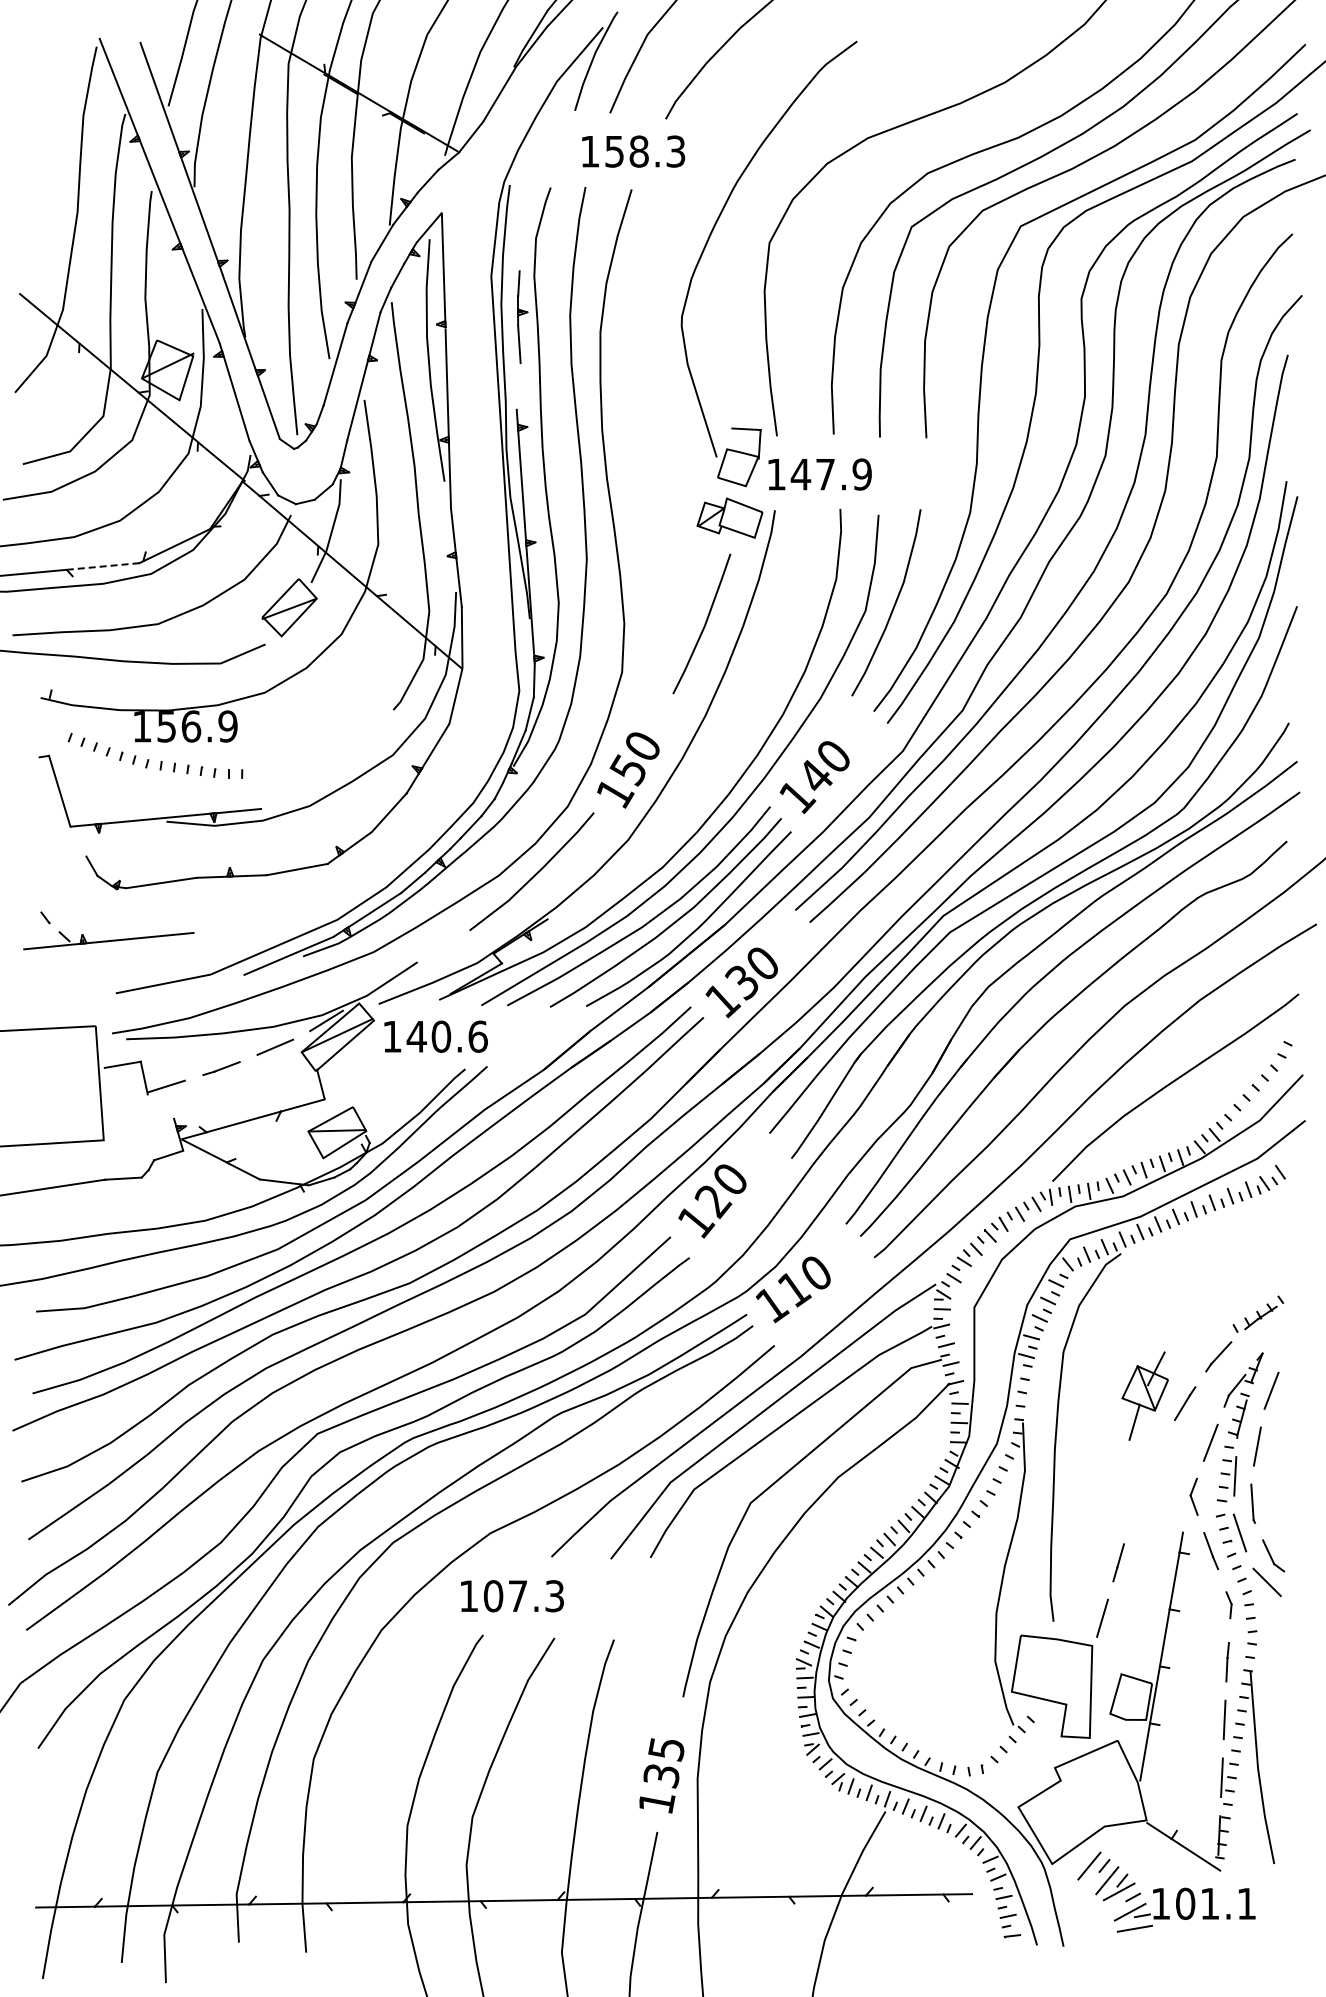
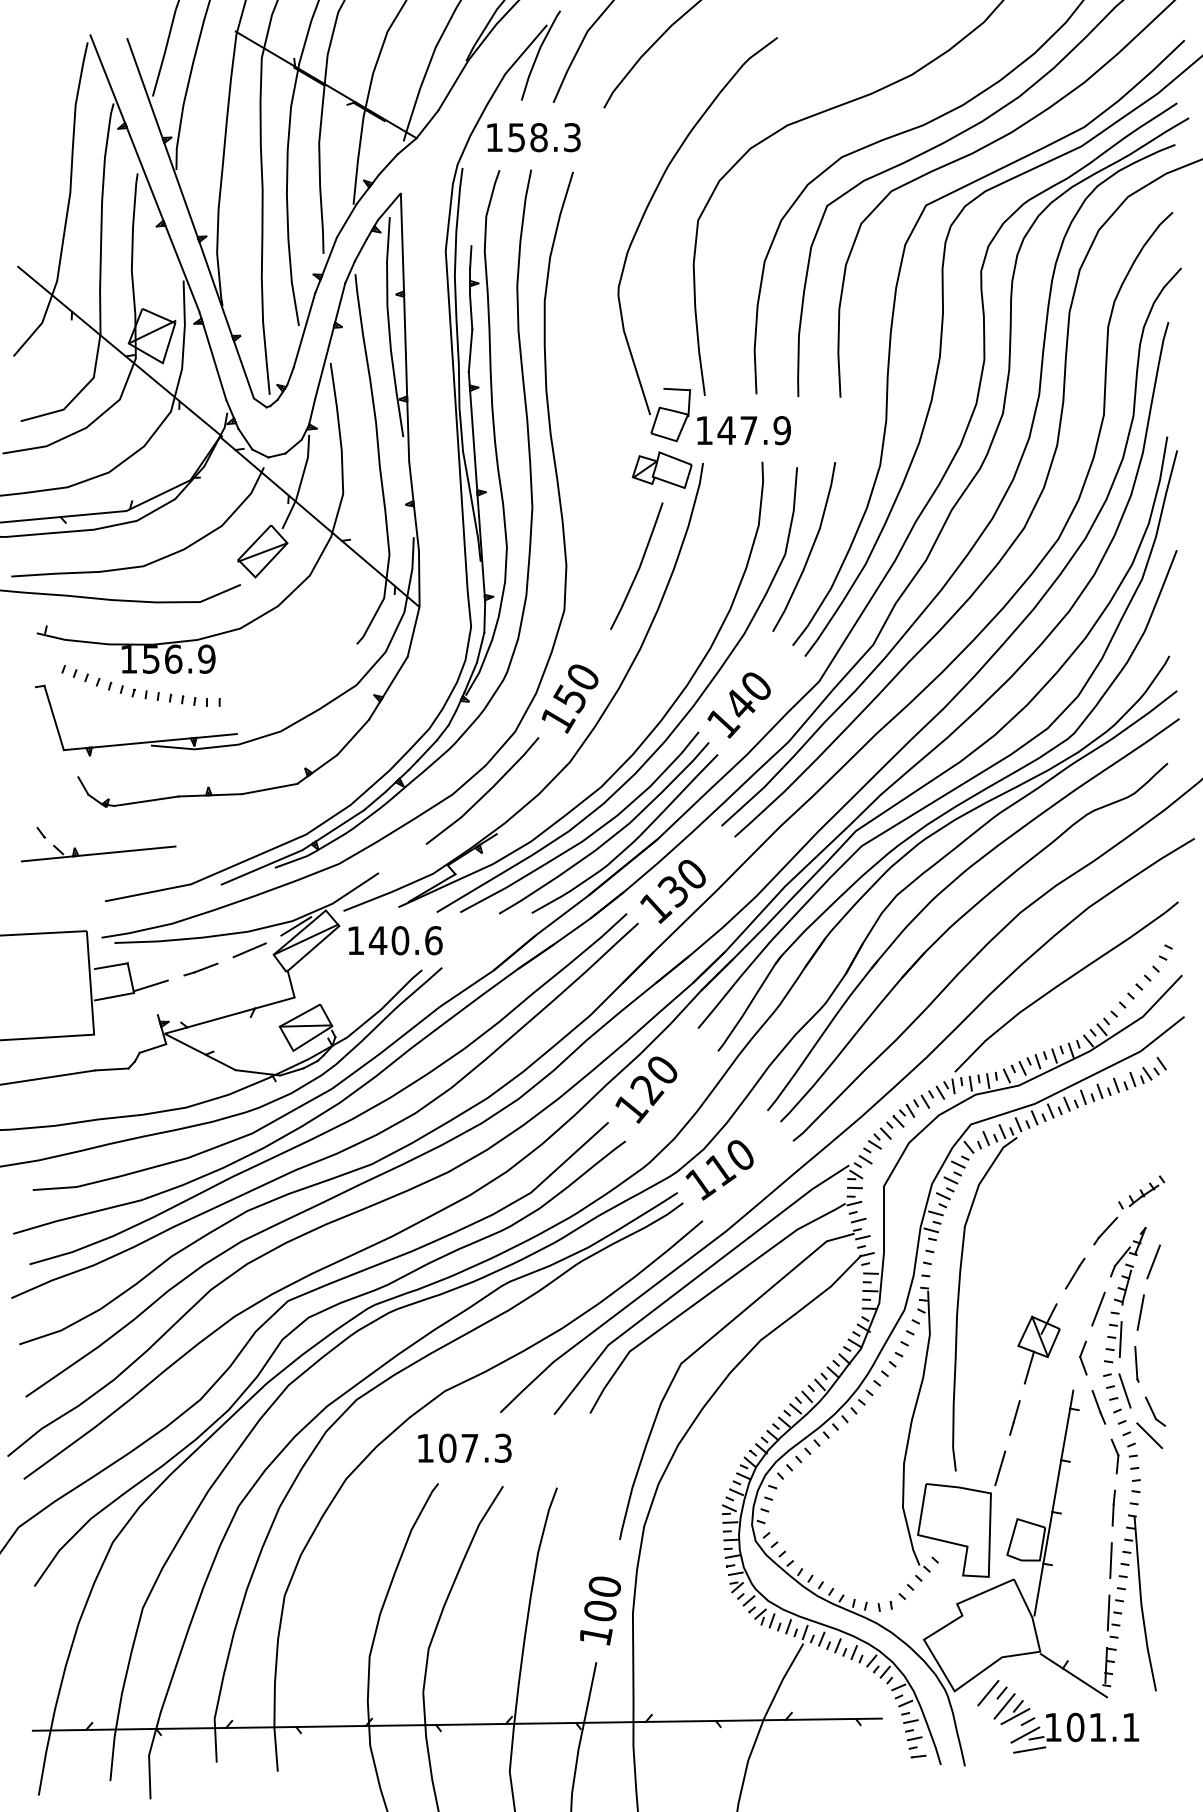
text: (633, 151) -> (533, 137), moved
line: (518, 386) -> (470, 350), added
line: (102, 566) -> (92, 514), dashed -> solid
line: (125, 1098) -> (113, 996), added
part: (1144, 1395) -> (1038, 1343), moved
part: (1228, 1604) -> (1114, 1455), size x1.43
text: (663, 1762) -> (601, 1599), 135 -> 100

